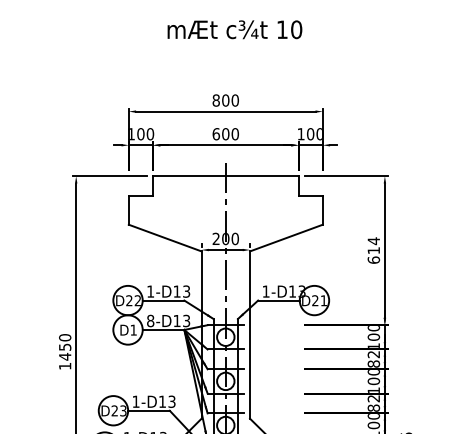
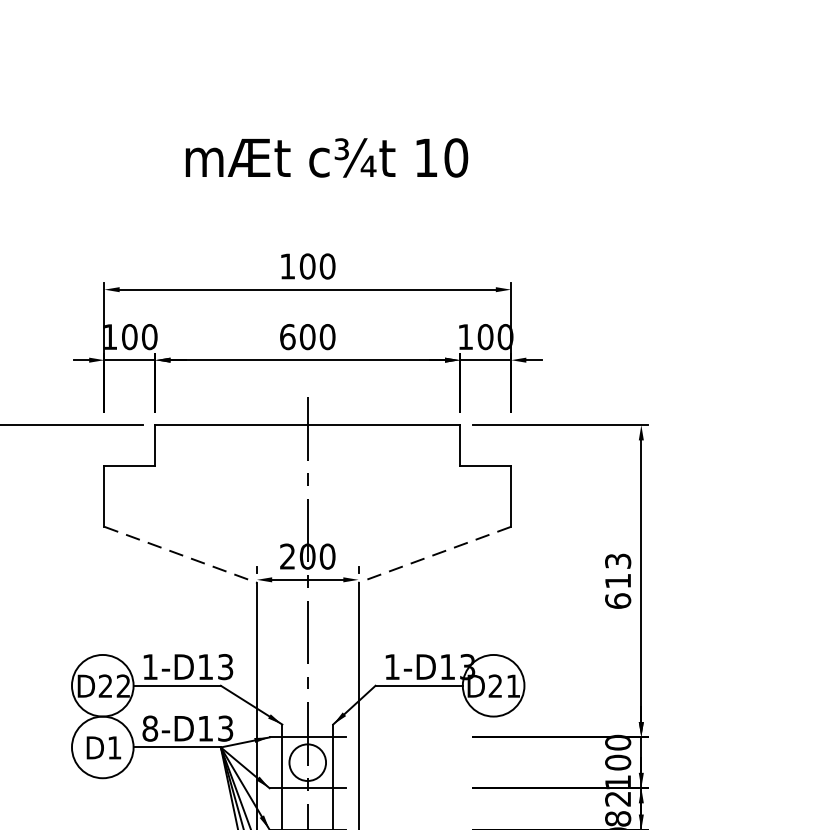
text: (234, 29) -> (325, 157), moved
text: (215, 100) -> (286, 266), 800 -> 100
line: (165, 238) -> (181, 555), solid -> dashed
line: (286, 238) -> (434, 555), solid -> dashed
text: (373, 241) -> (617, 561), 614 -> 613

